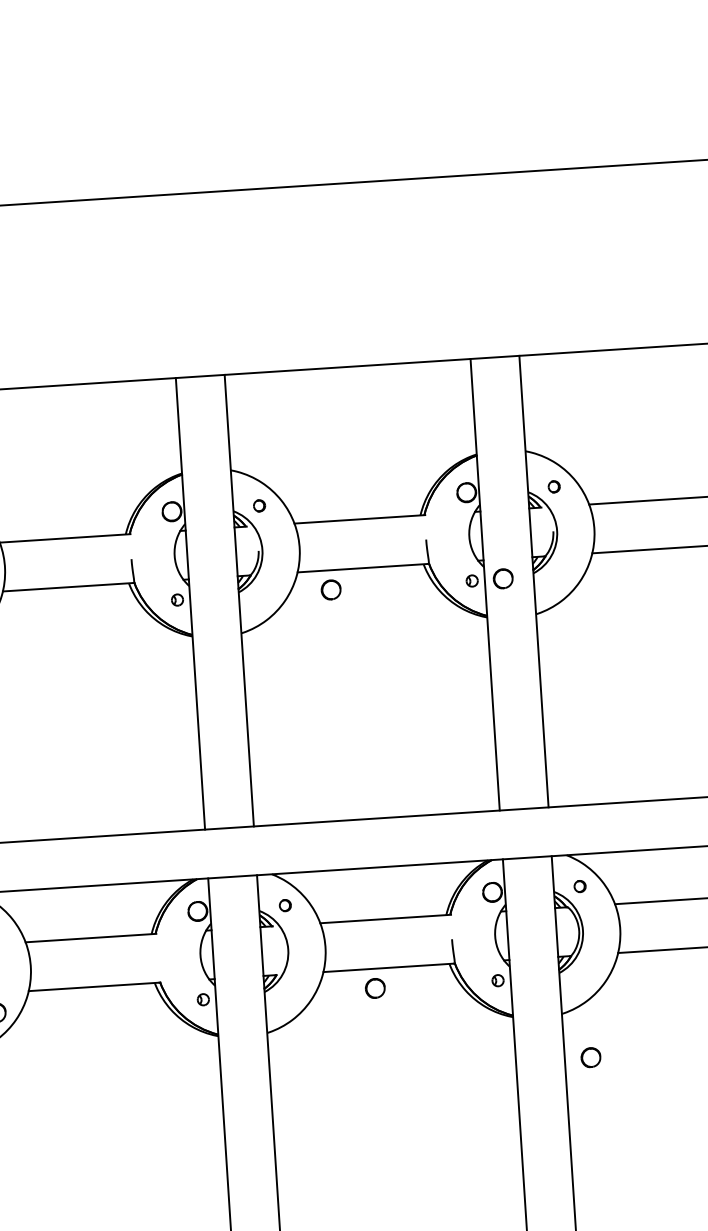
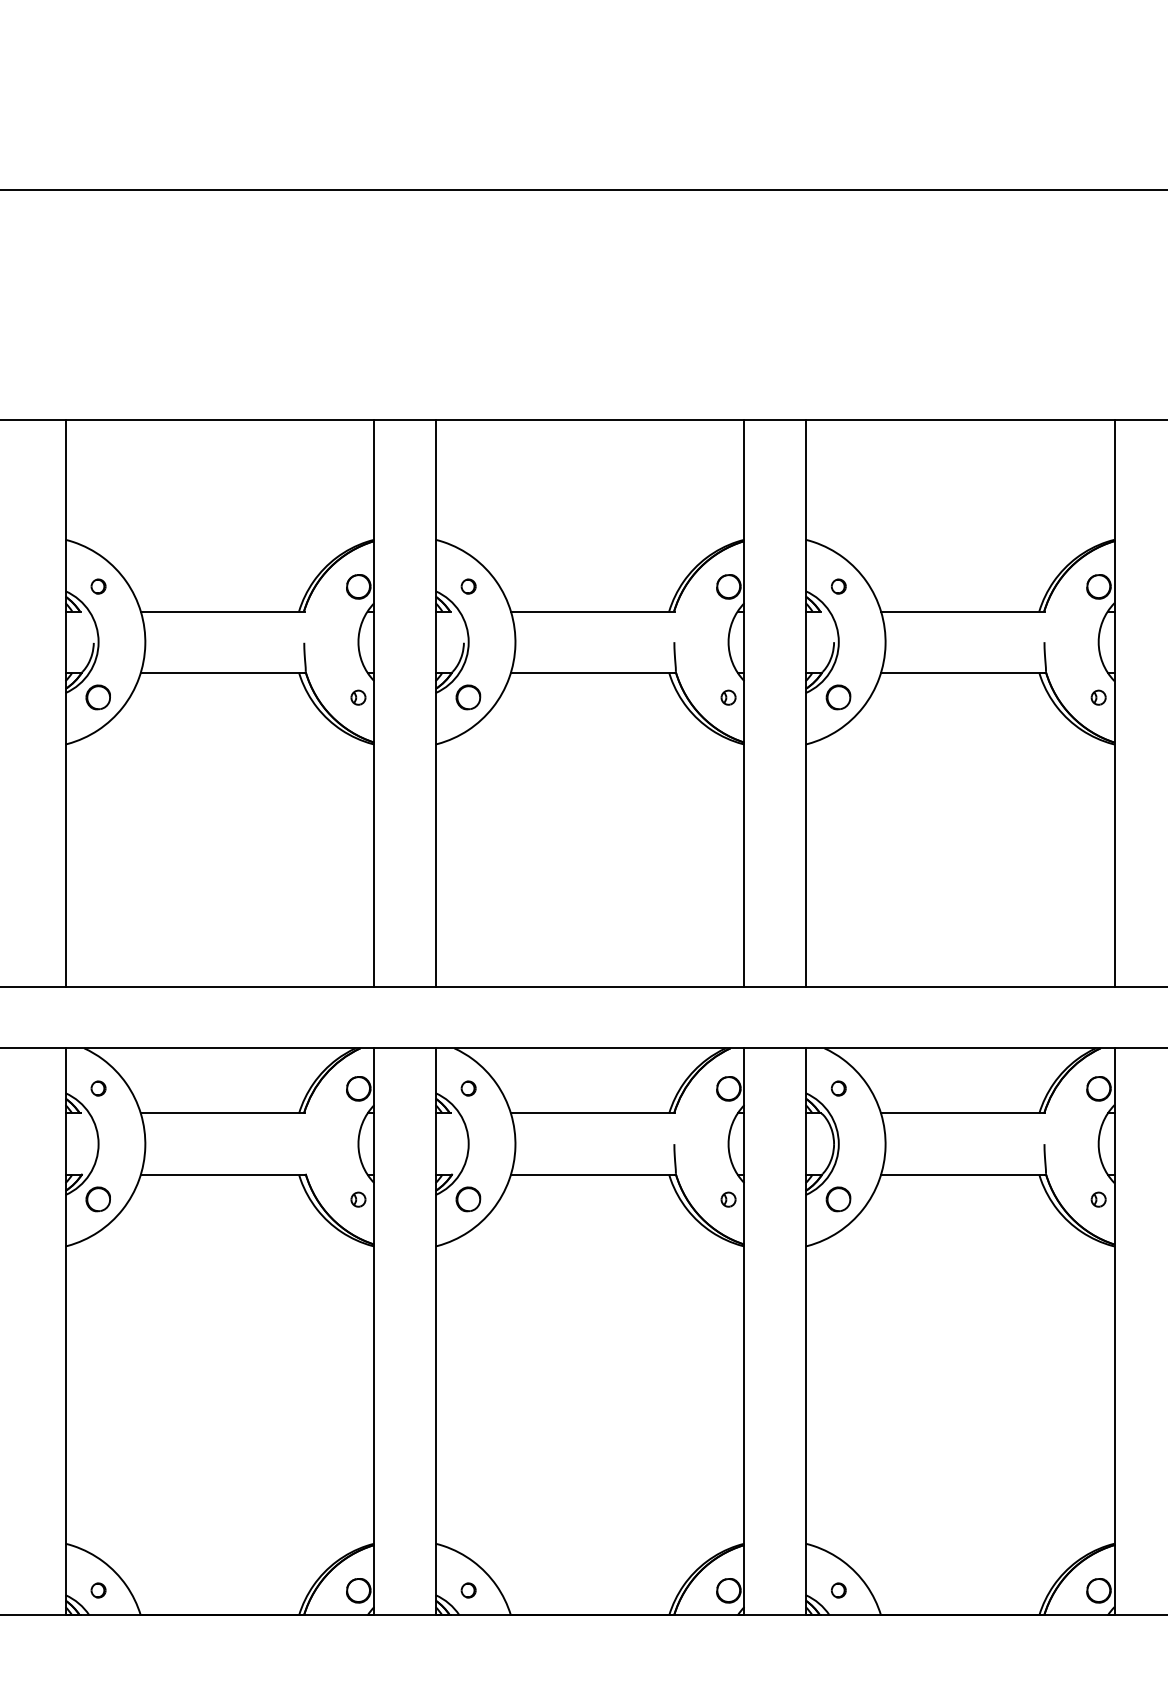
part: (503, 578) -> (838, 697), moved
part: (331, 589) -> (468, 697), moved
part: (375, 988) -> (468, 1199), moved
part: (590, 1057) -> (838, 1199), moved

